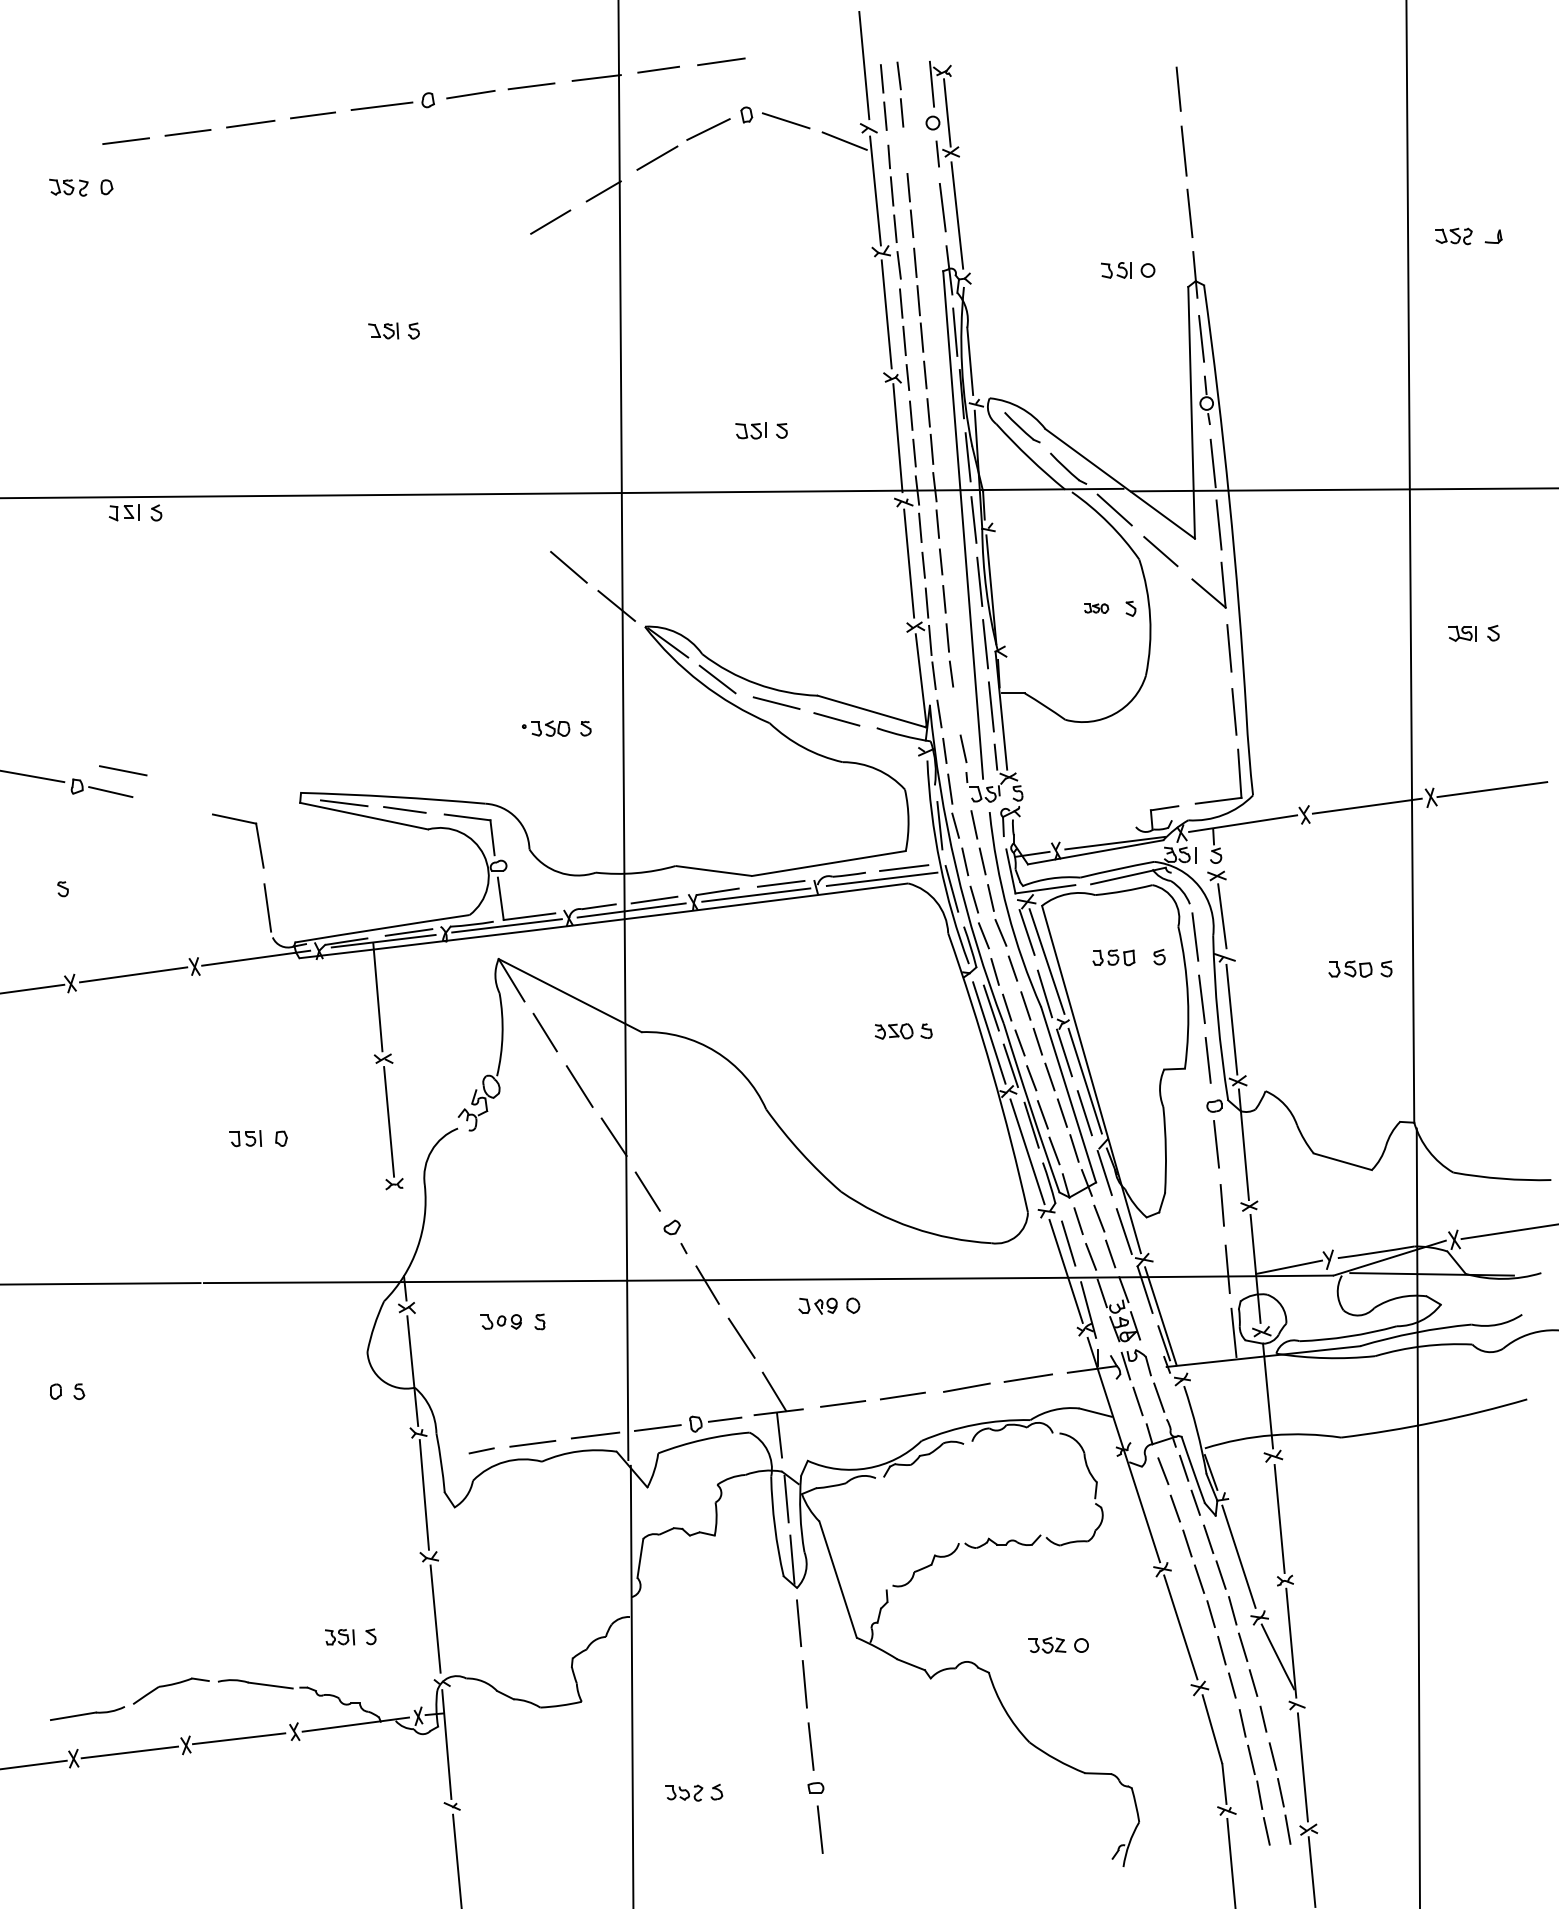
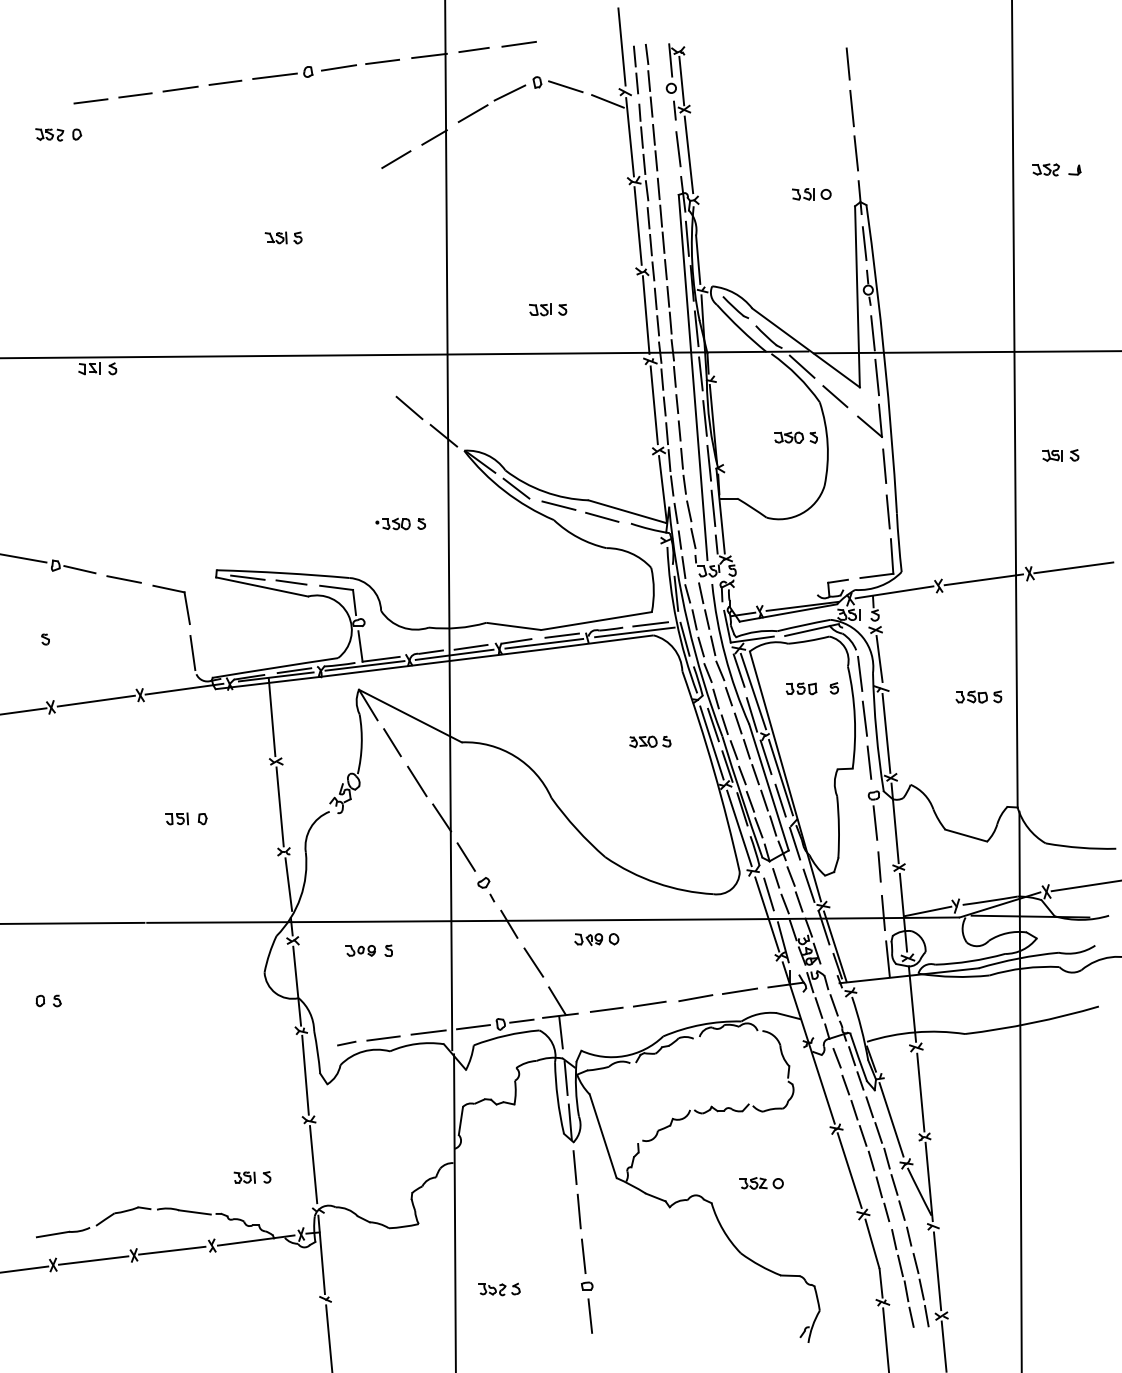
line: (905, 148) -> (651, 106), added
part: (1096, 608) -> (789, 437), size x1.67
line: (957, 710) -> (689, 510), added
line: (123, 770) -> (124, 579), moved
line: (400, 1229) -> (288, 884), added

